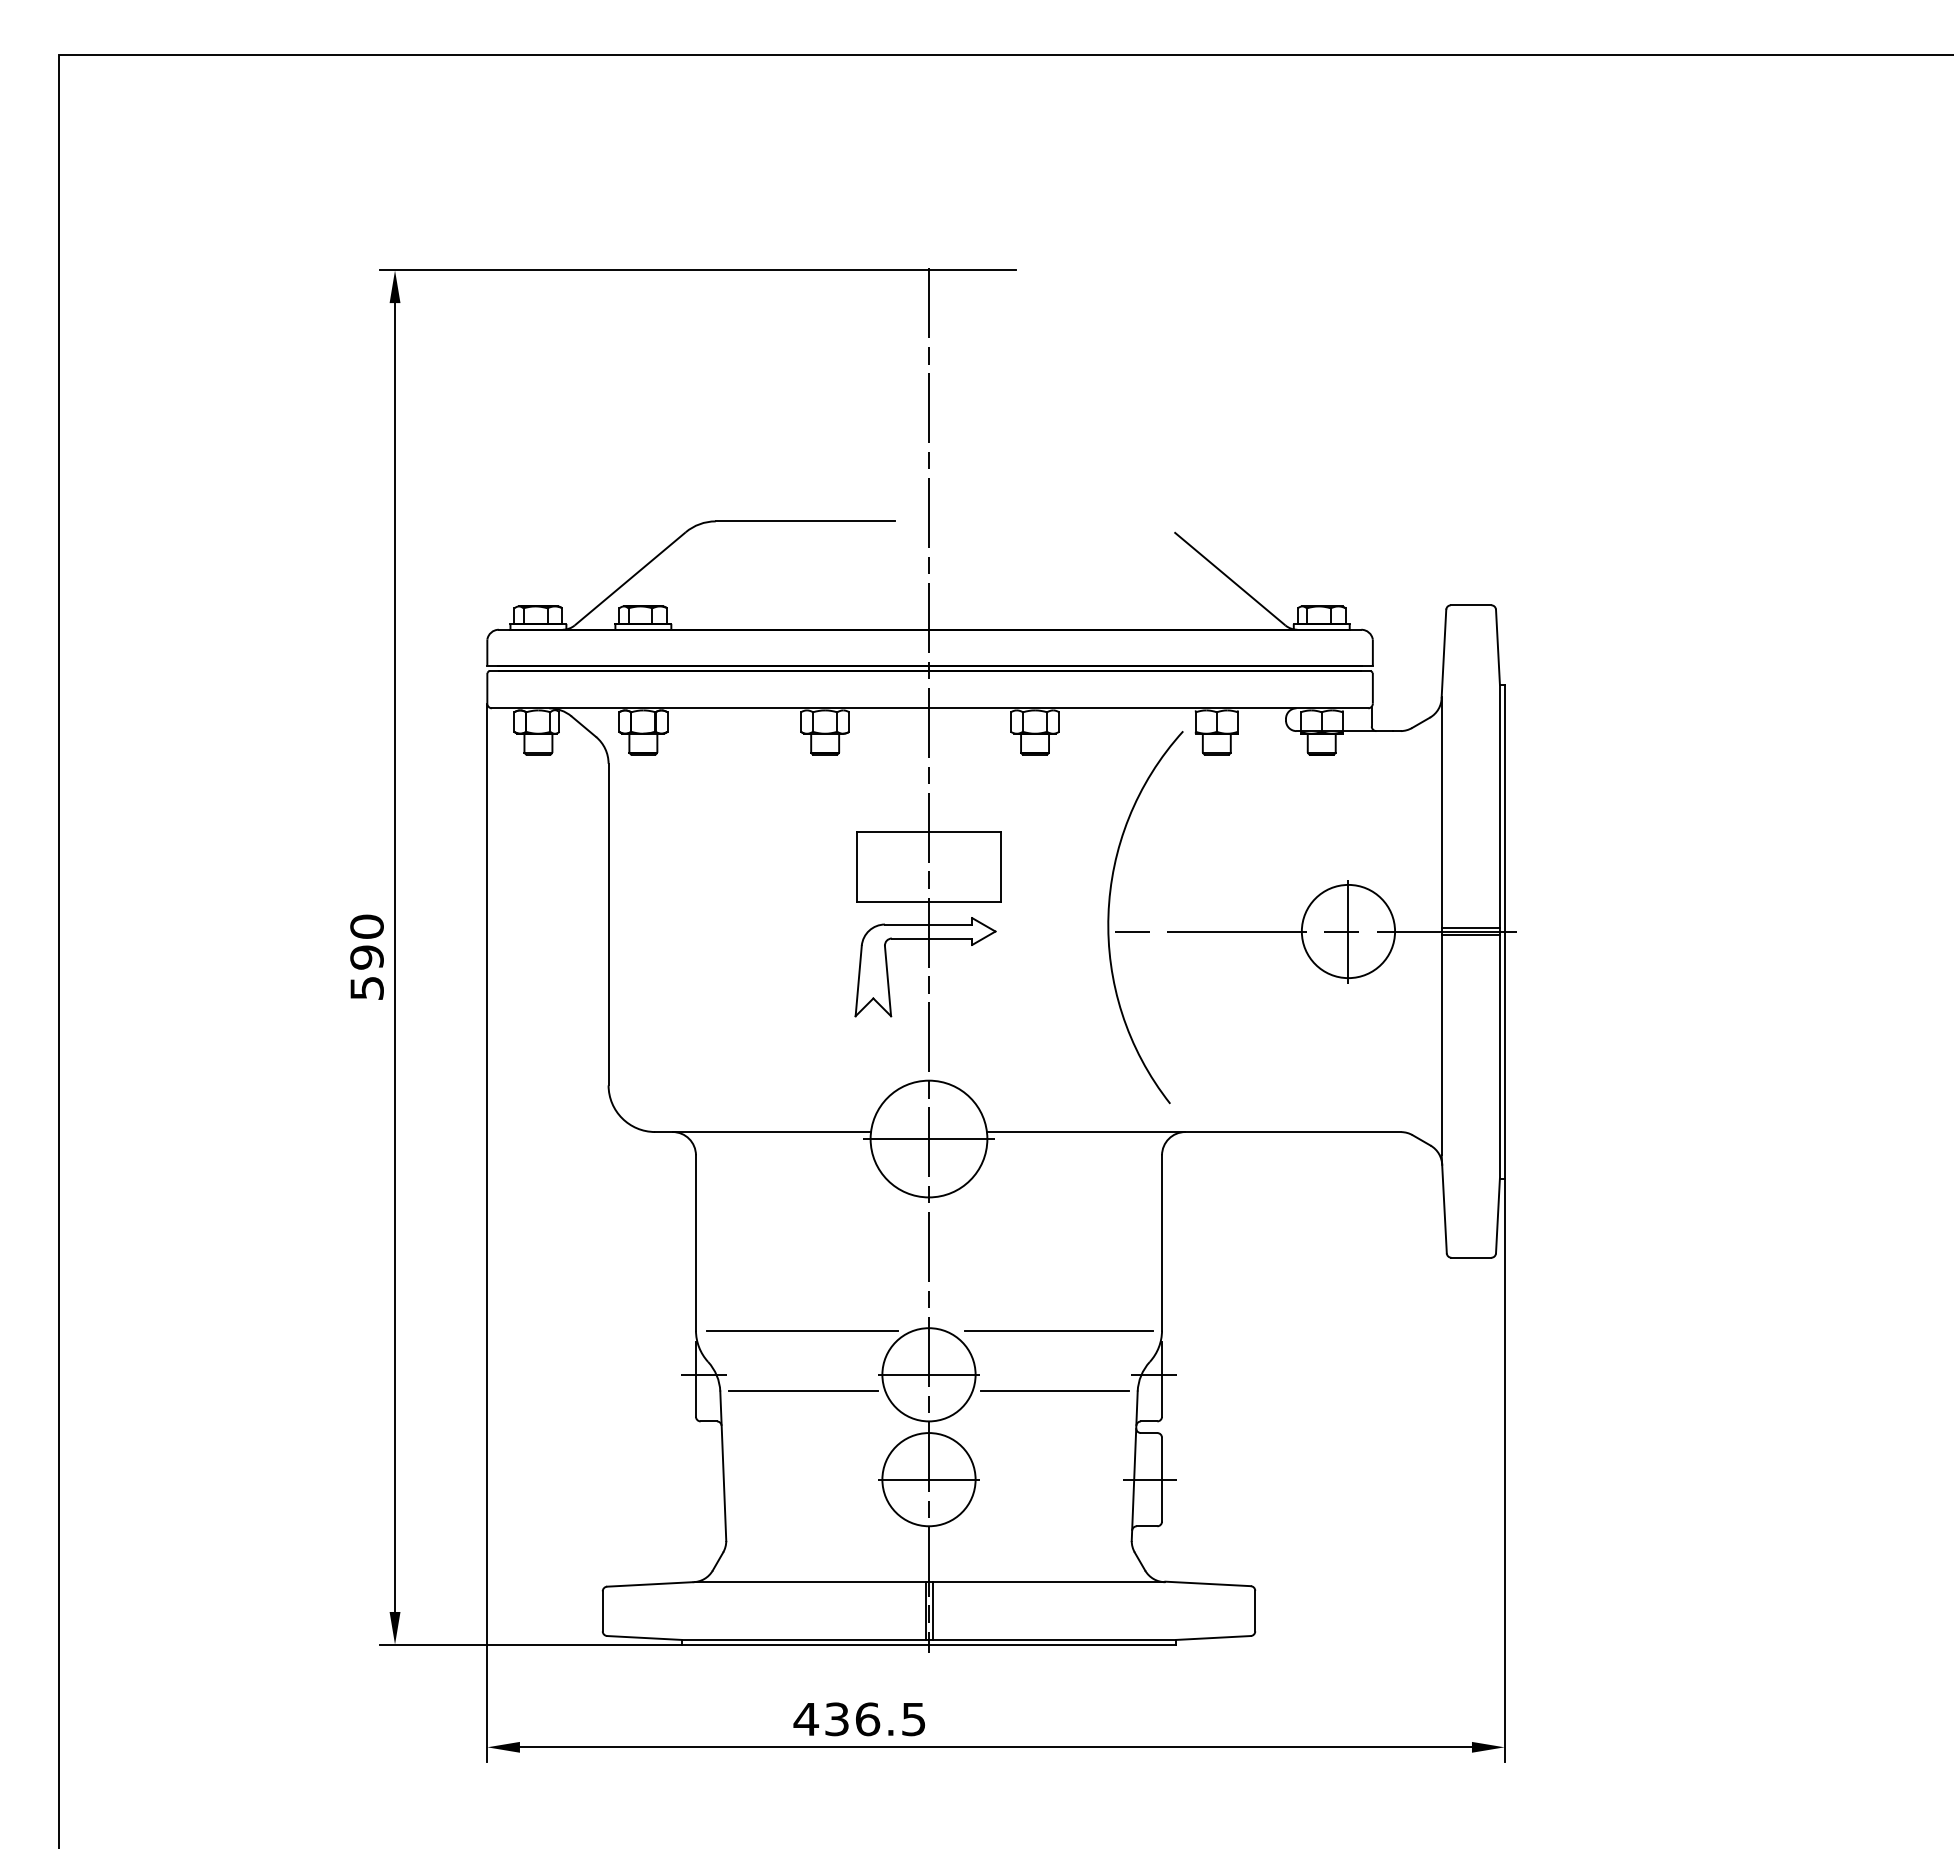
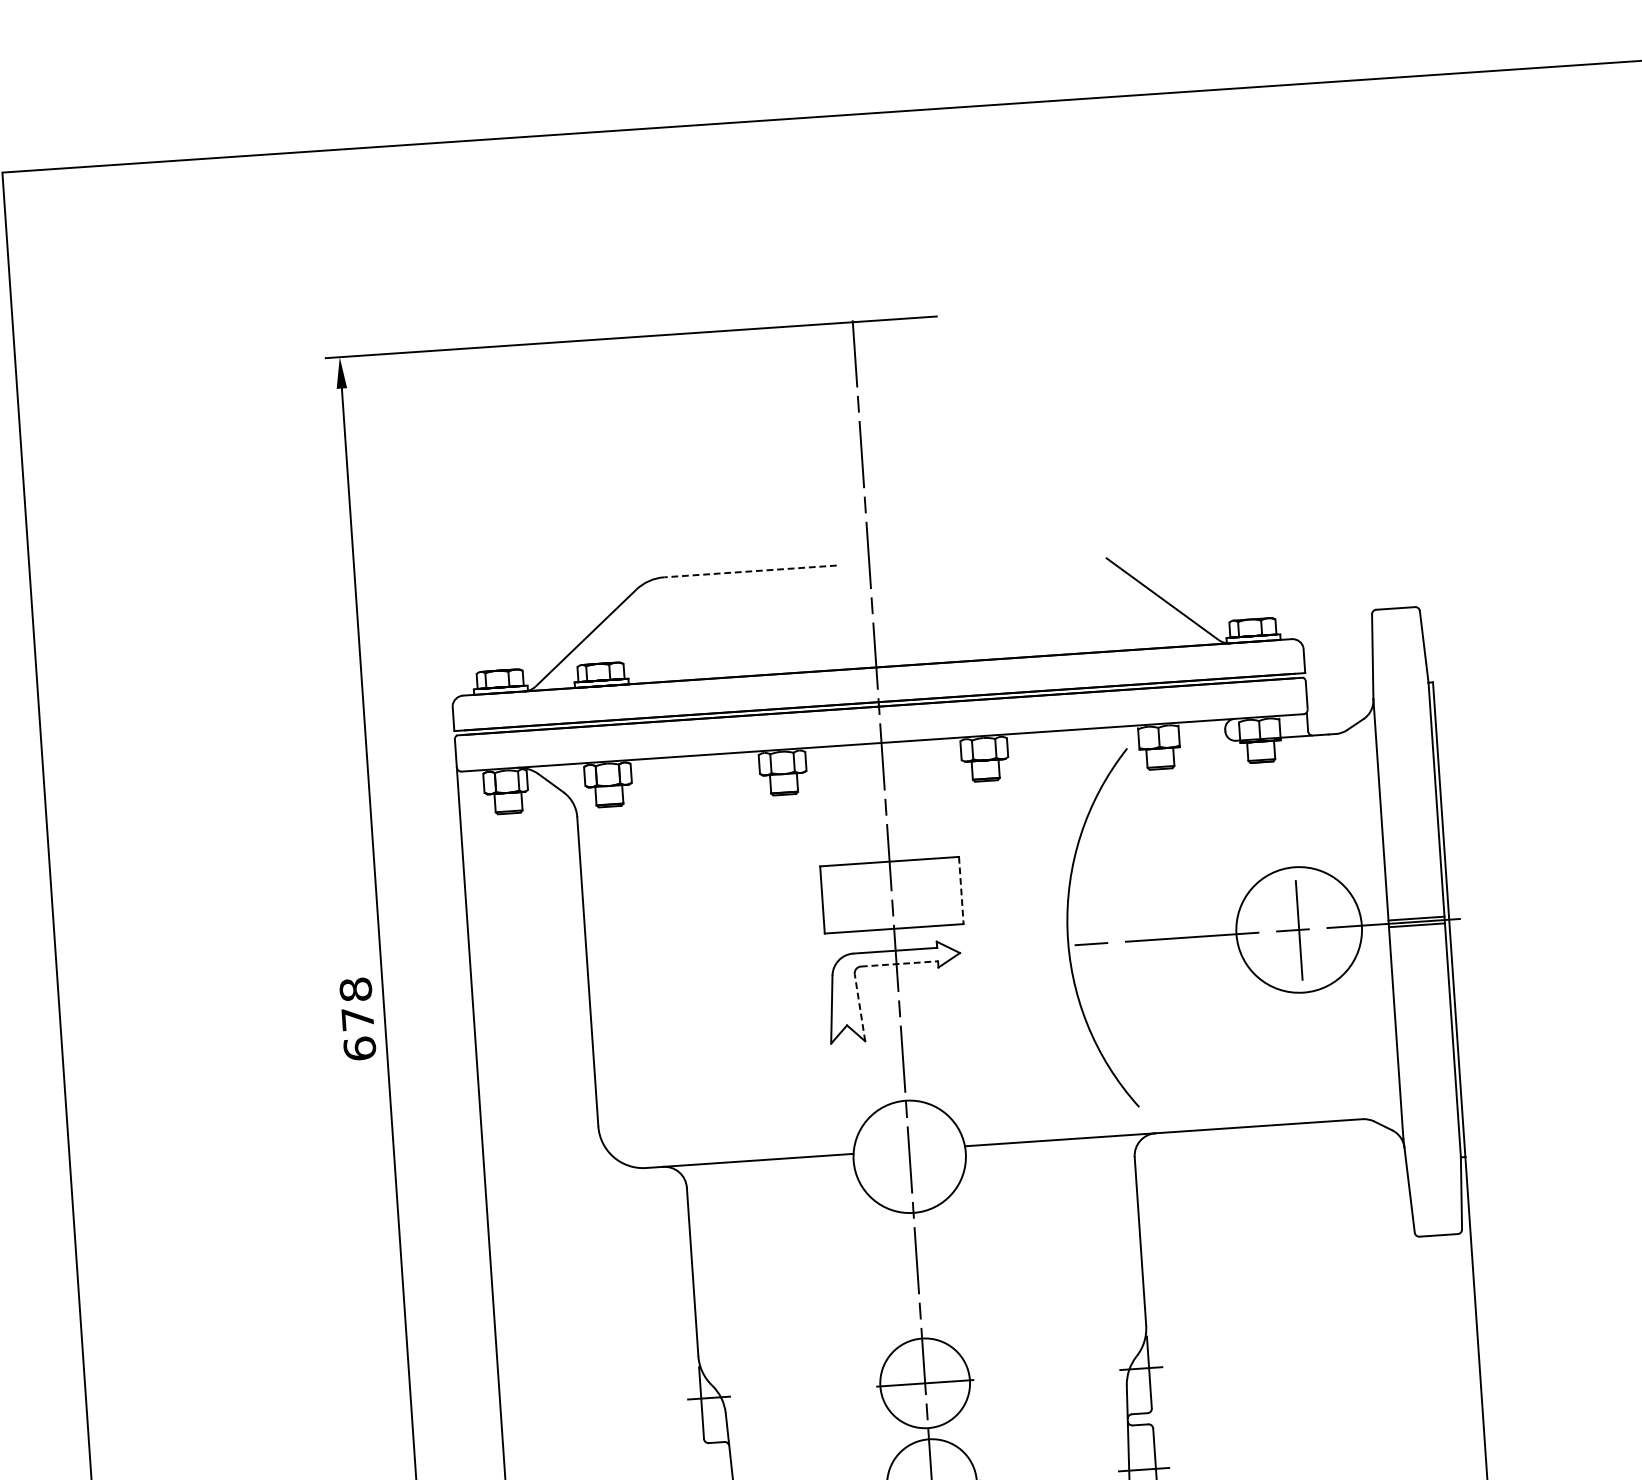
line: (805, 521) -> (750, 571), solid -> dashed
line: (1001, 866) -> (961, 890), solid -> dashed
circle: (1348, 931) -> (1299, 929), size x1.4
line: (932, 938) -> (899, 963), solid -> dashed
text: (366, 957) -> (357, 1019), 590 -> 678
line: (887, 980) -> (859, 1007), solid -> dashed
line: (928, 1138) -> (909, 1156), removed
line: (802, 1330) -> (800, 1349), removed
line: (1058, 1330) -> (1046, 1332), removed
line: (802, 1391) -> (804, 1407), removed
line: (1054, 1391) -> (1046, 1391), removed

